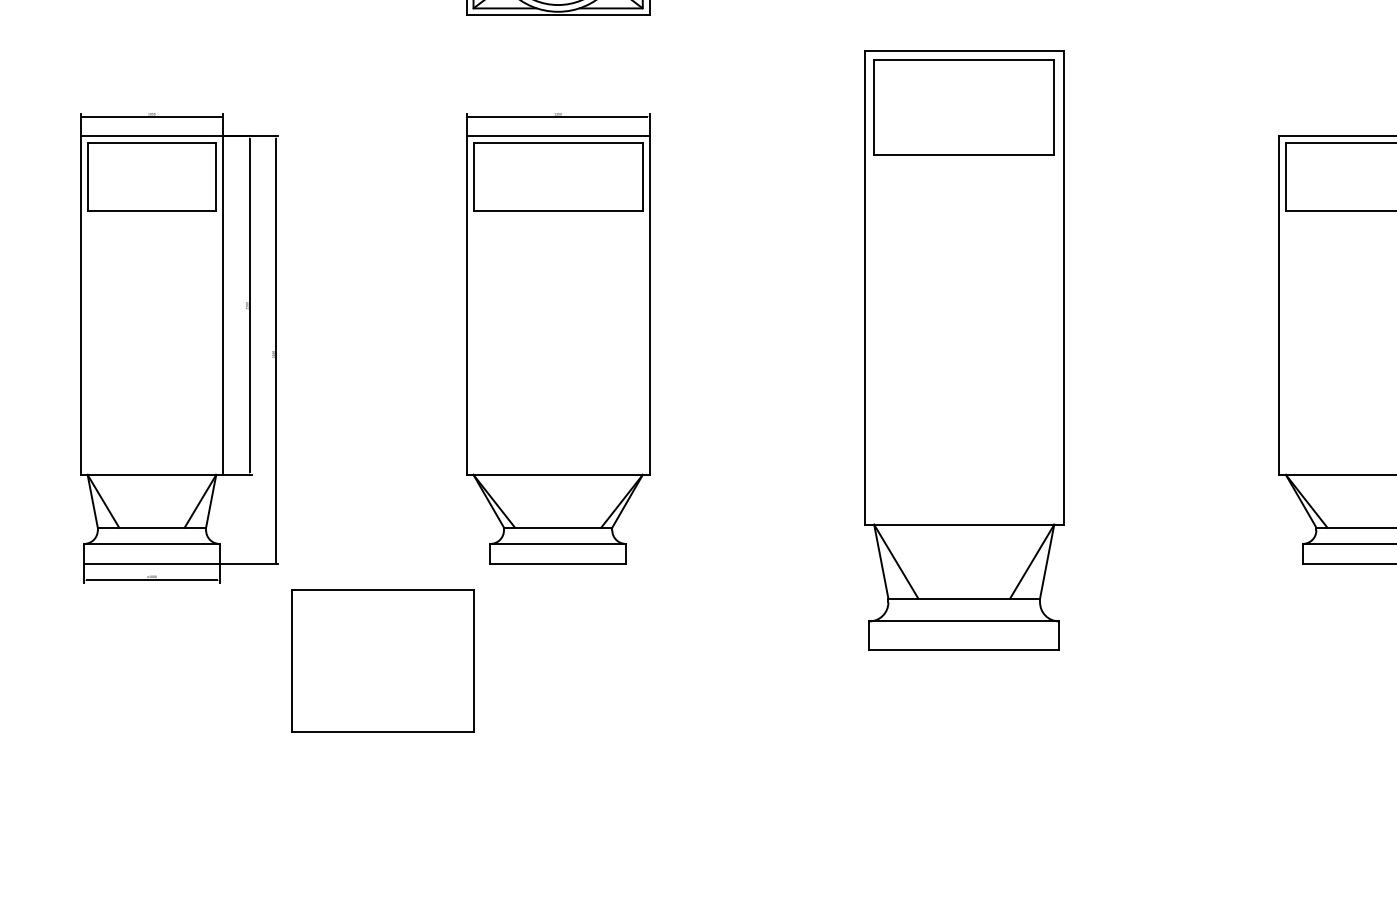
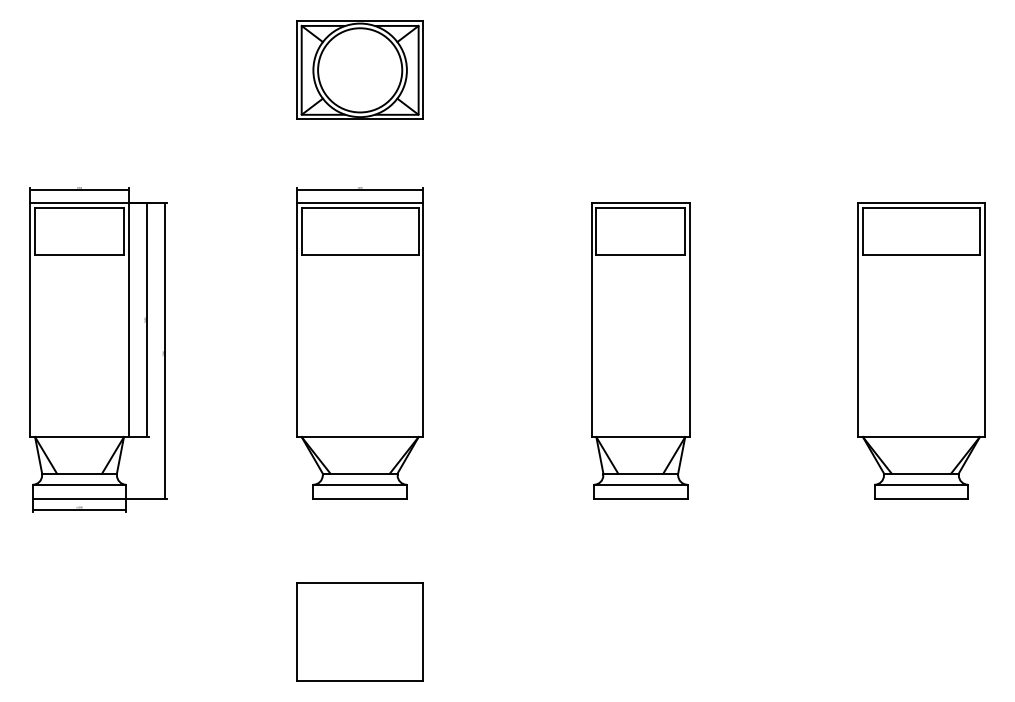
part: (963, 349) -> (640, 350), size x0.71
part: (382, 660) -> (359, 631), moved

